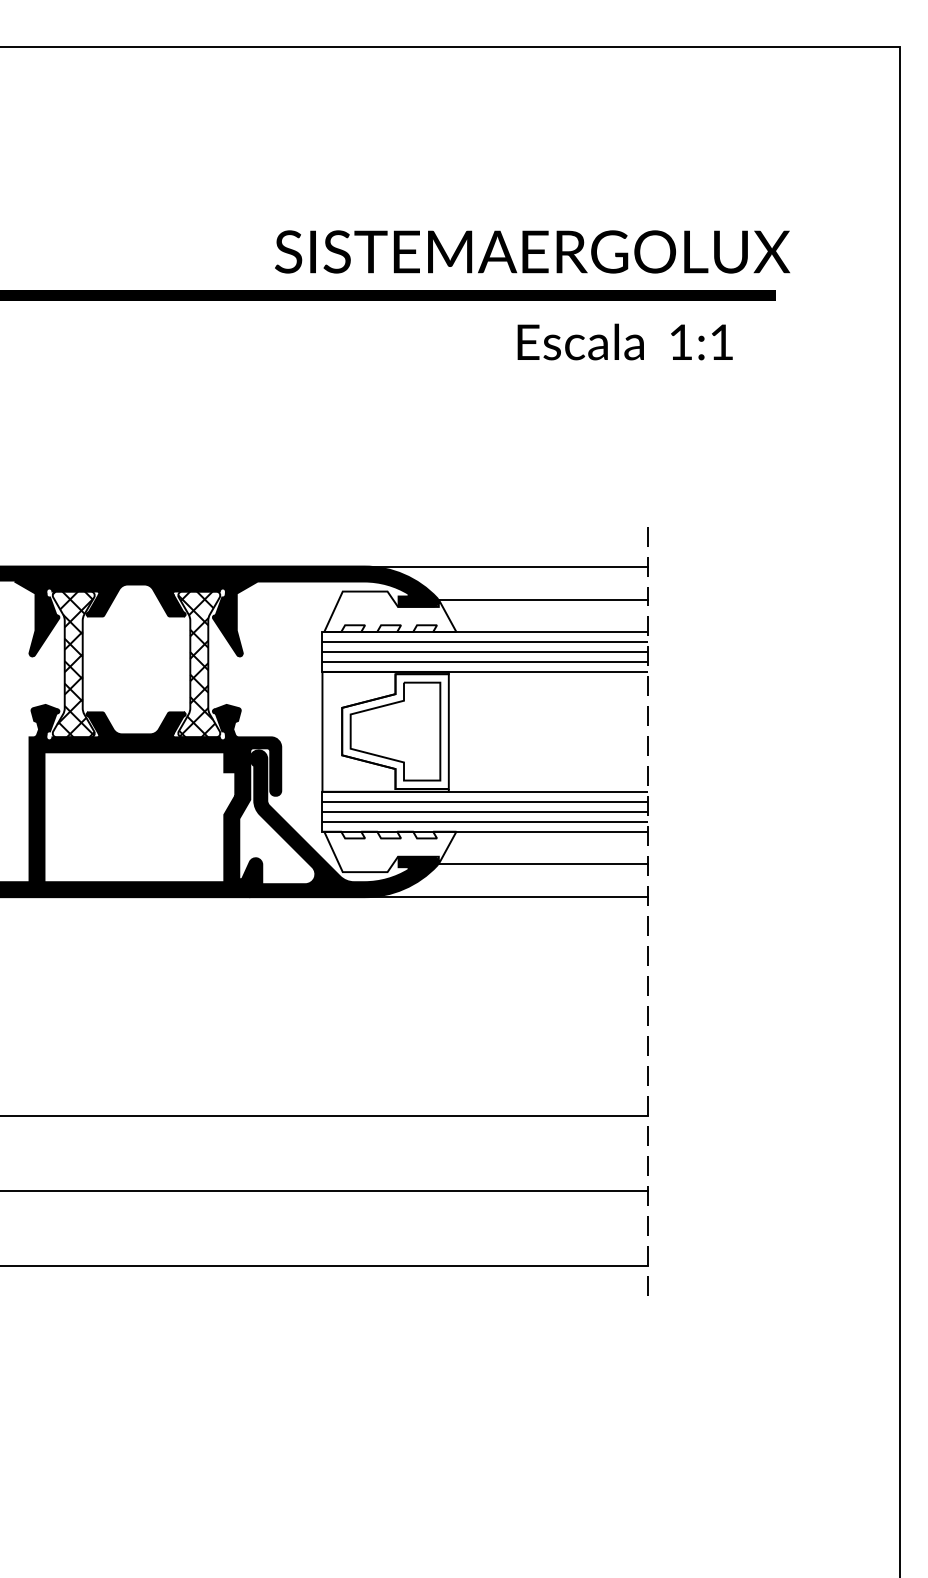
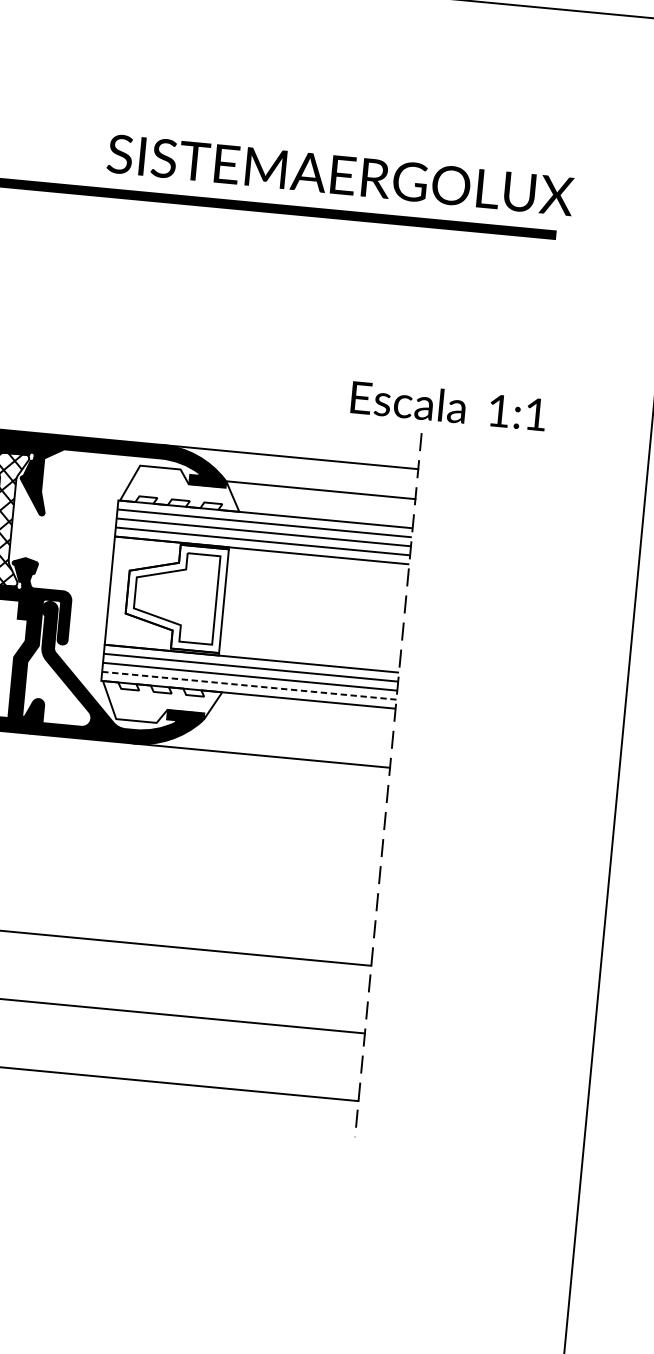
text: (624, 341) -> (448, 405), moved
line: (485, 821) -> (249, 685), solid -> dashed
line: (543, 863) -> (298, 728), removed

